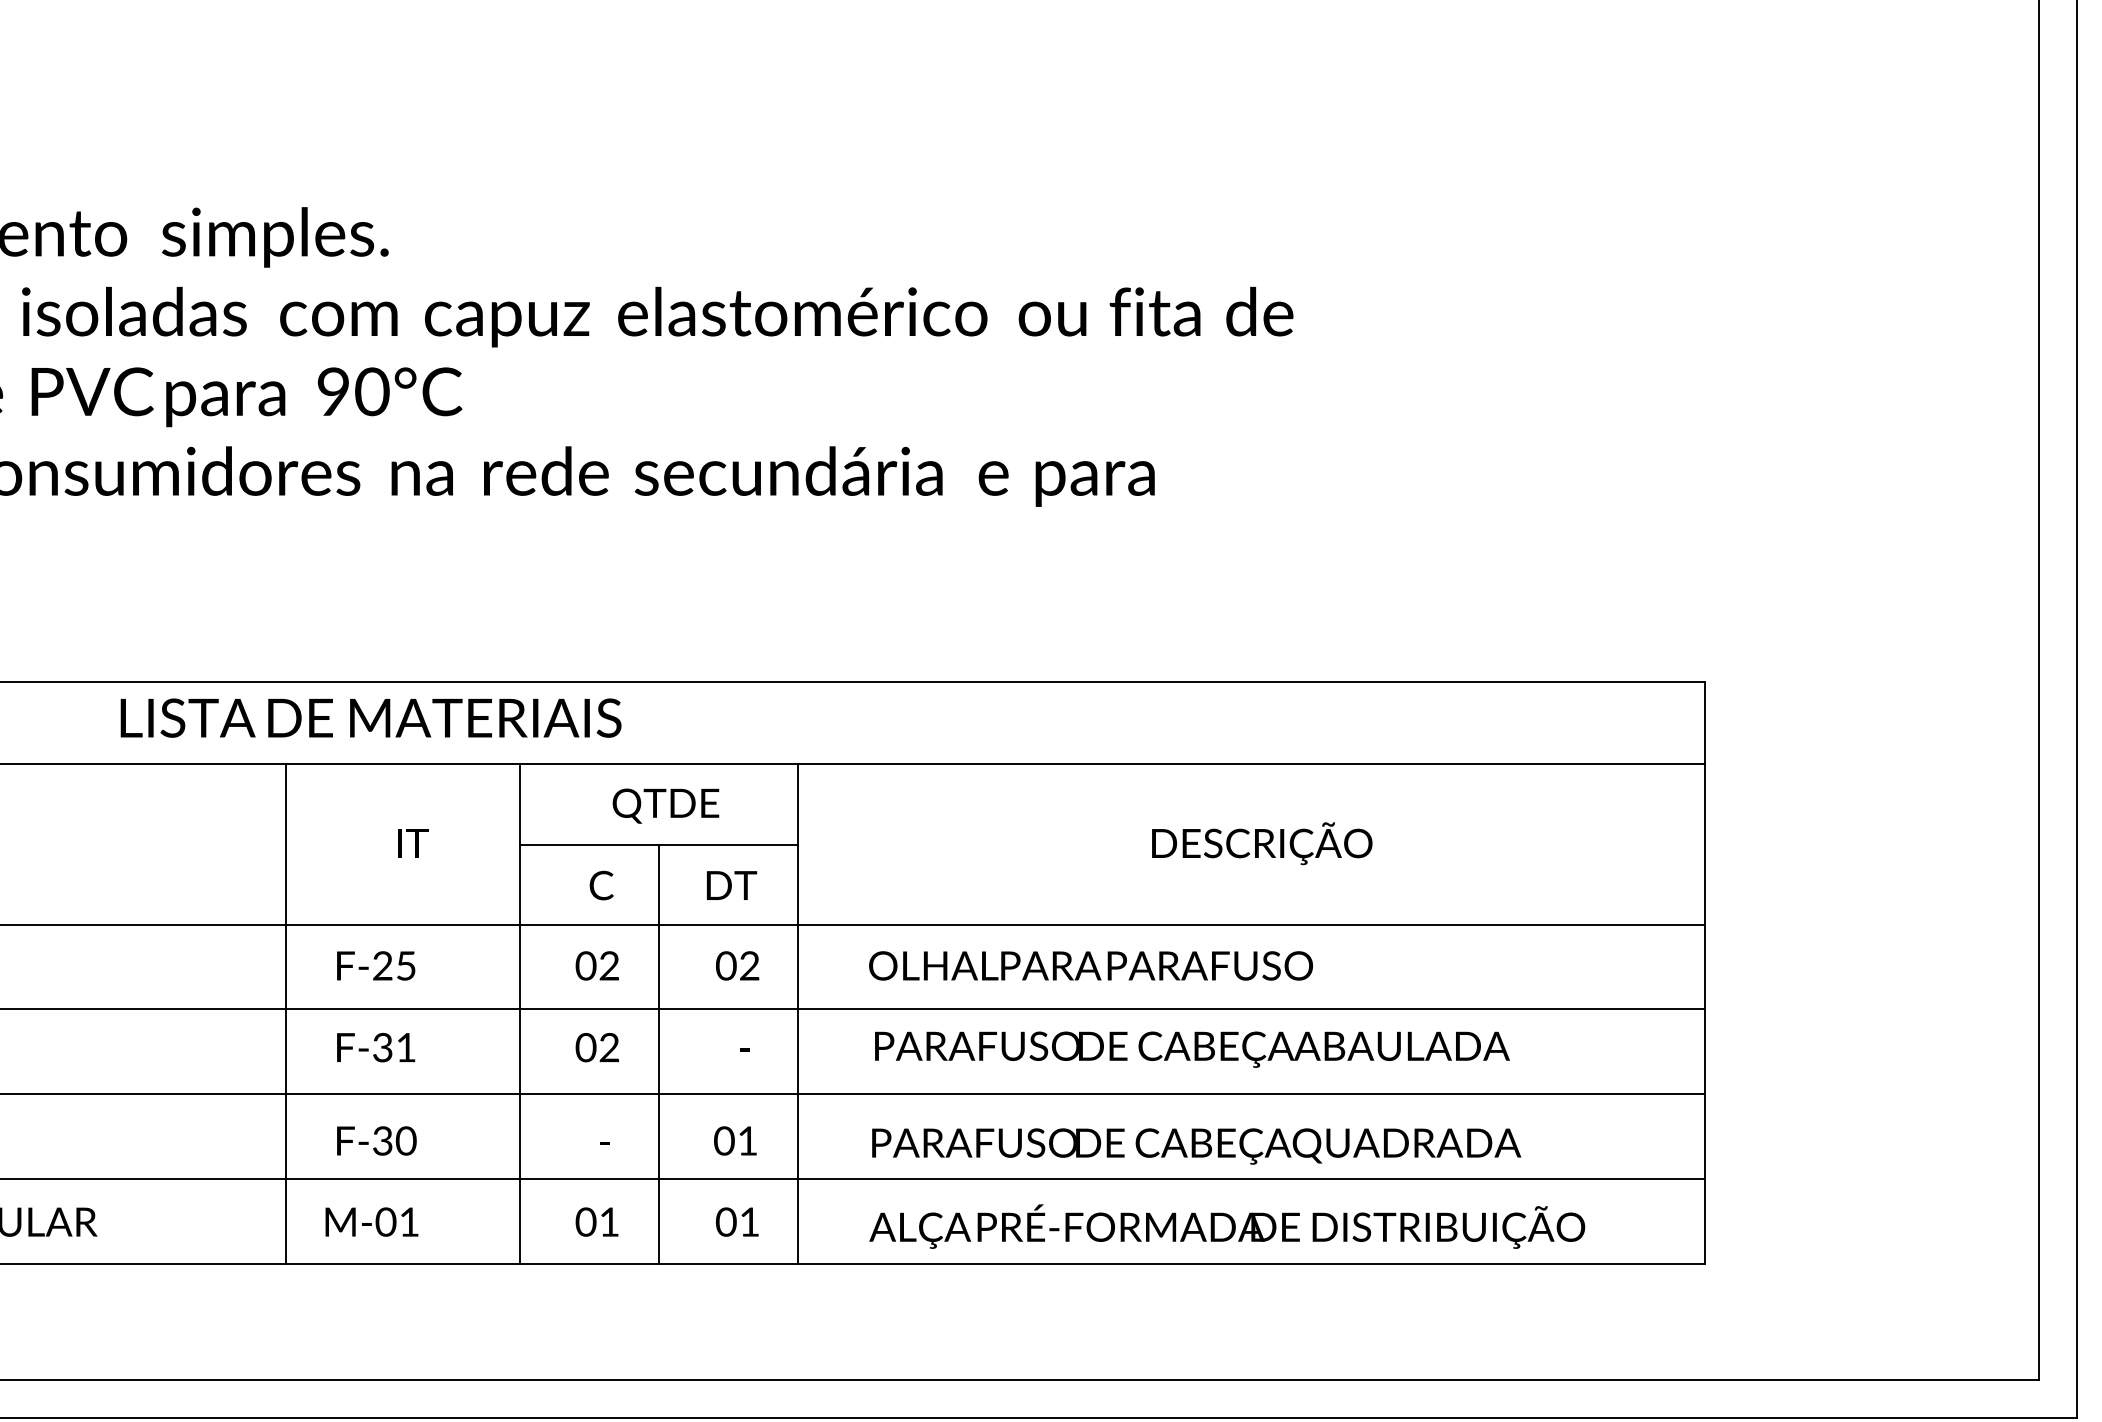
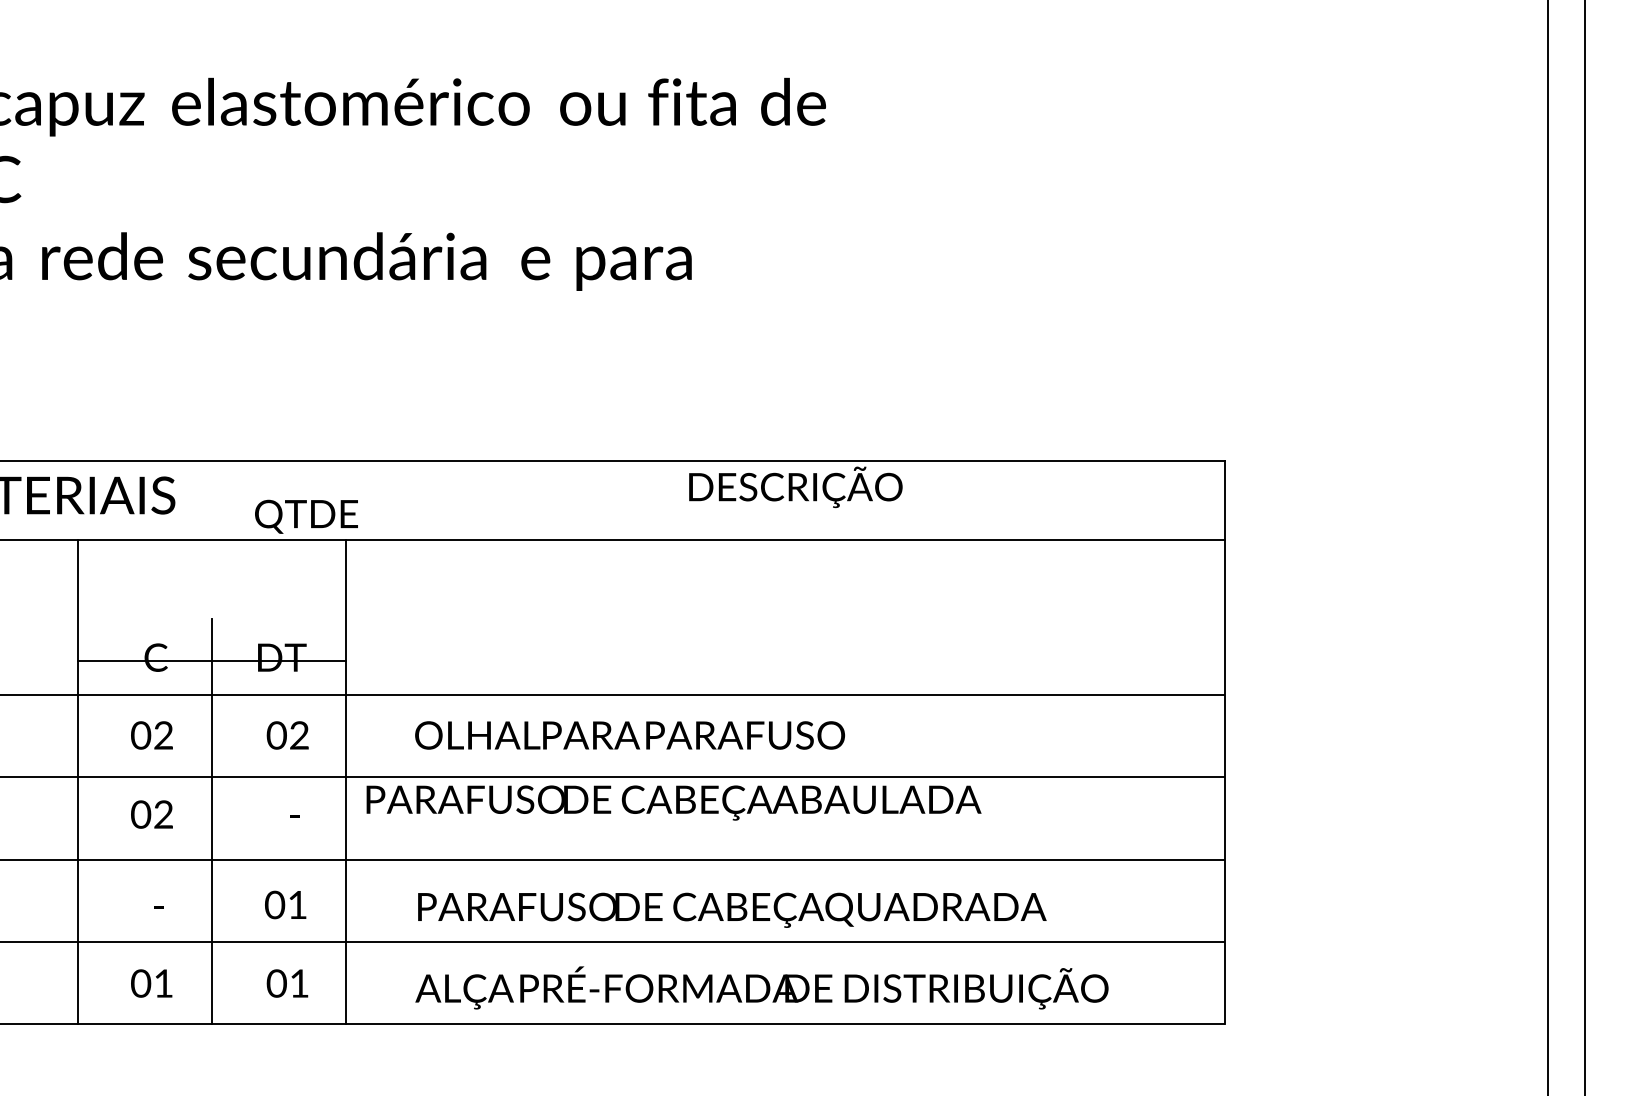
text: (665, 805) -> (306, 516), moved
text: (1262, 843) -> (796, 487), moved
line: (658, 845) -> (211, 661), moved
text: (1192, 1049) -> (674, 802), moved

